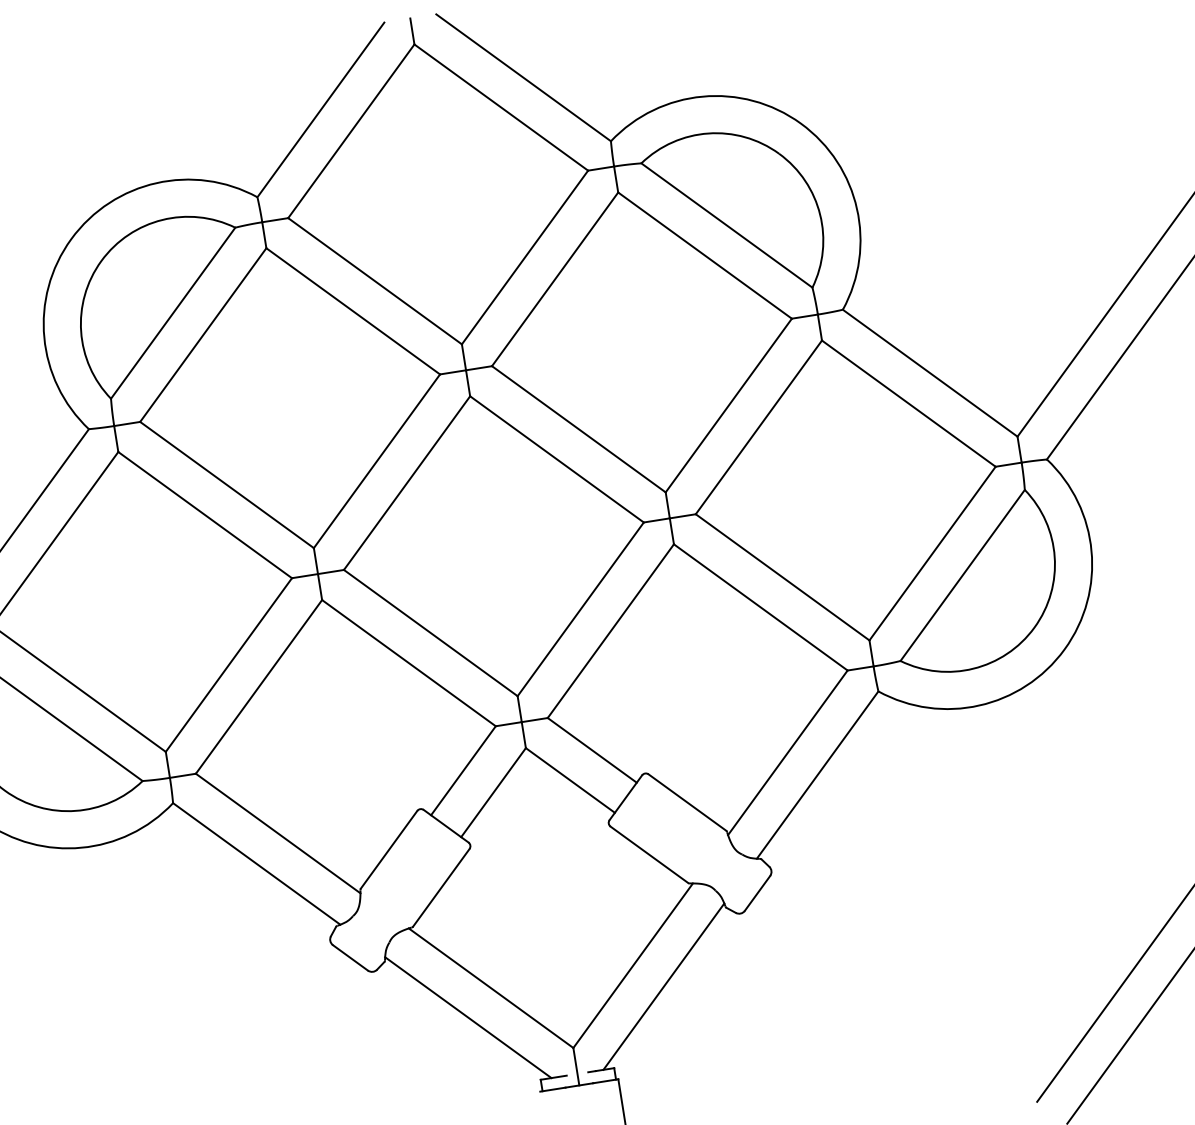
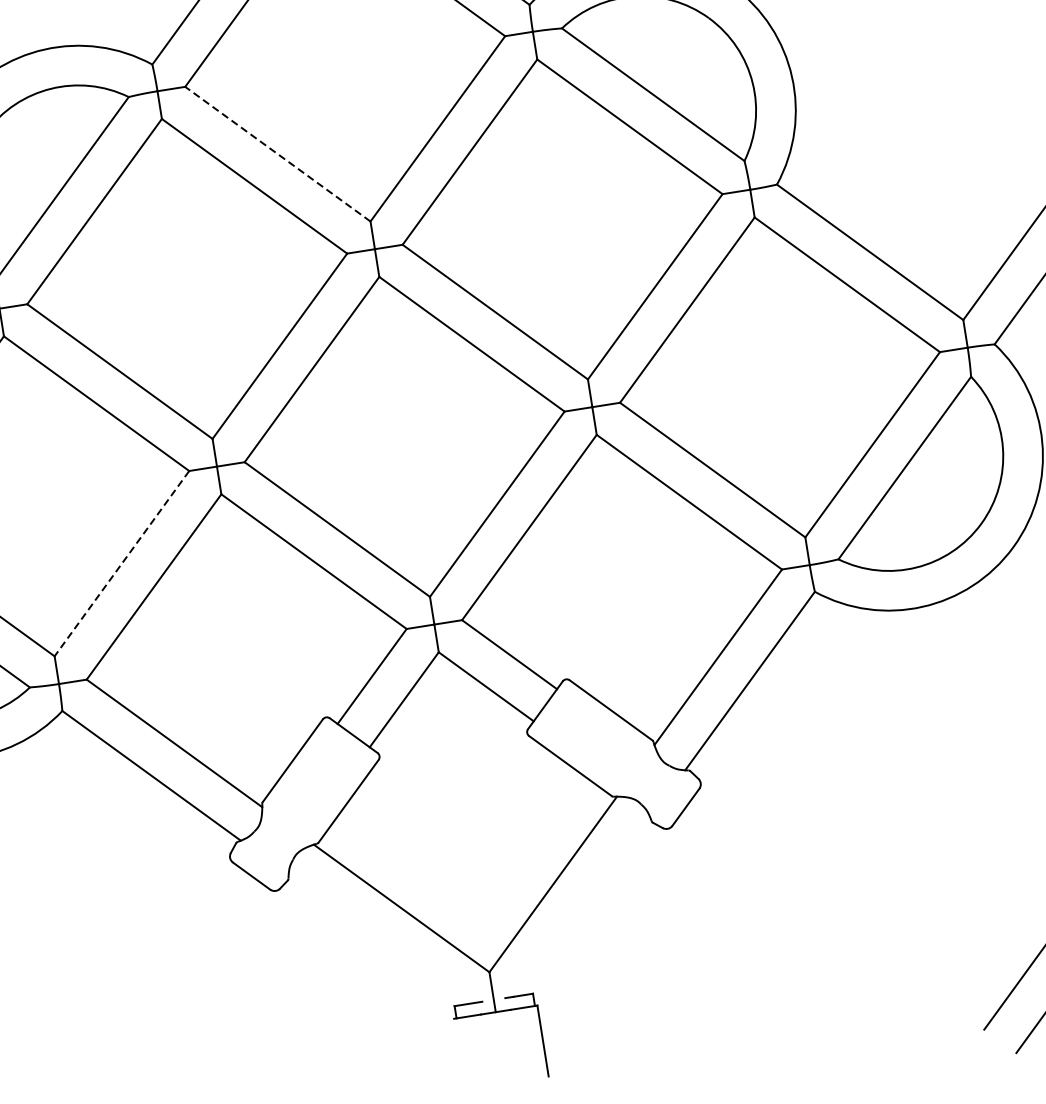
line: (374, 280) -> (277, 153), solid -> dashed
line: (228, 665) -> (121, 564), solid -> dashed
line: (663, 986) -> (585, 906), removed
line: (468, 1017) -> (377, 939), removed

